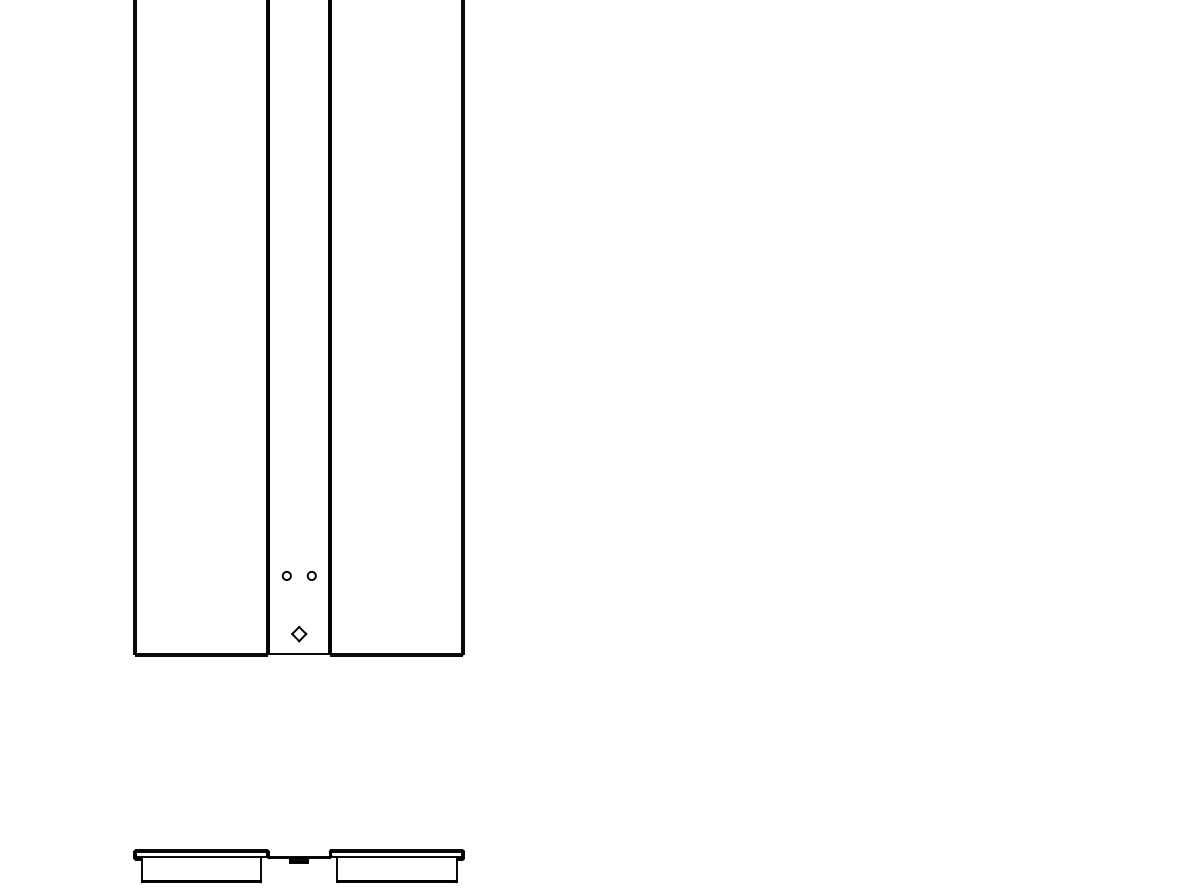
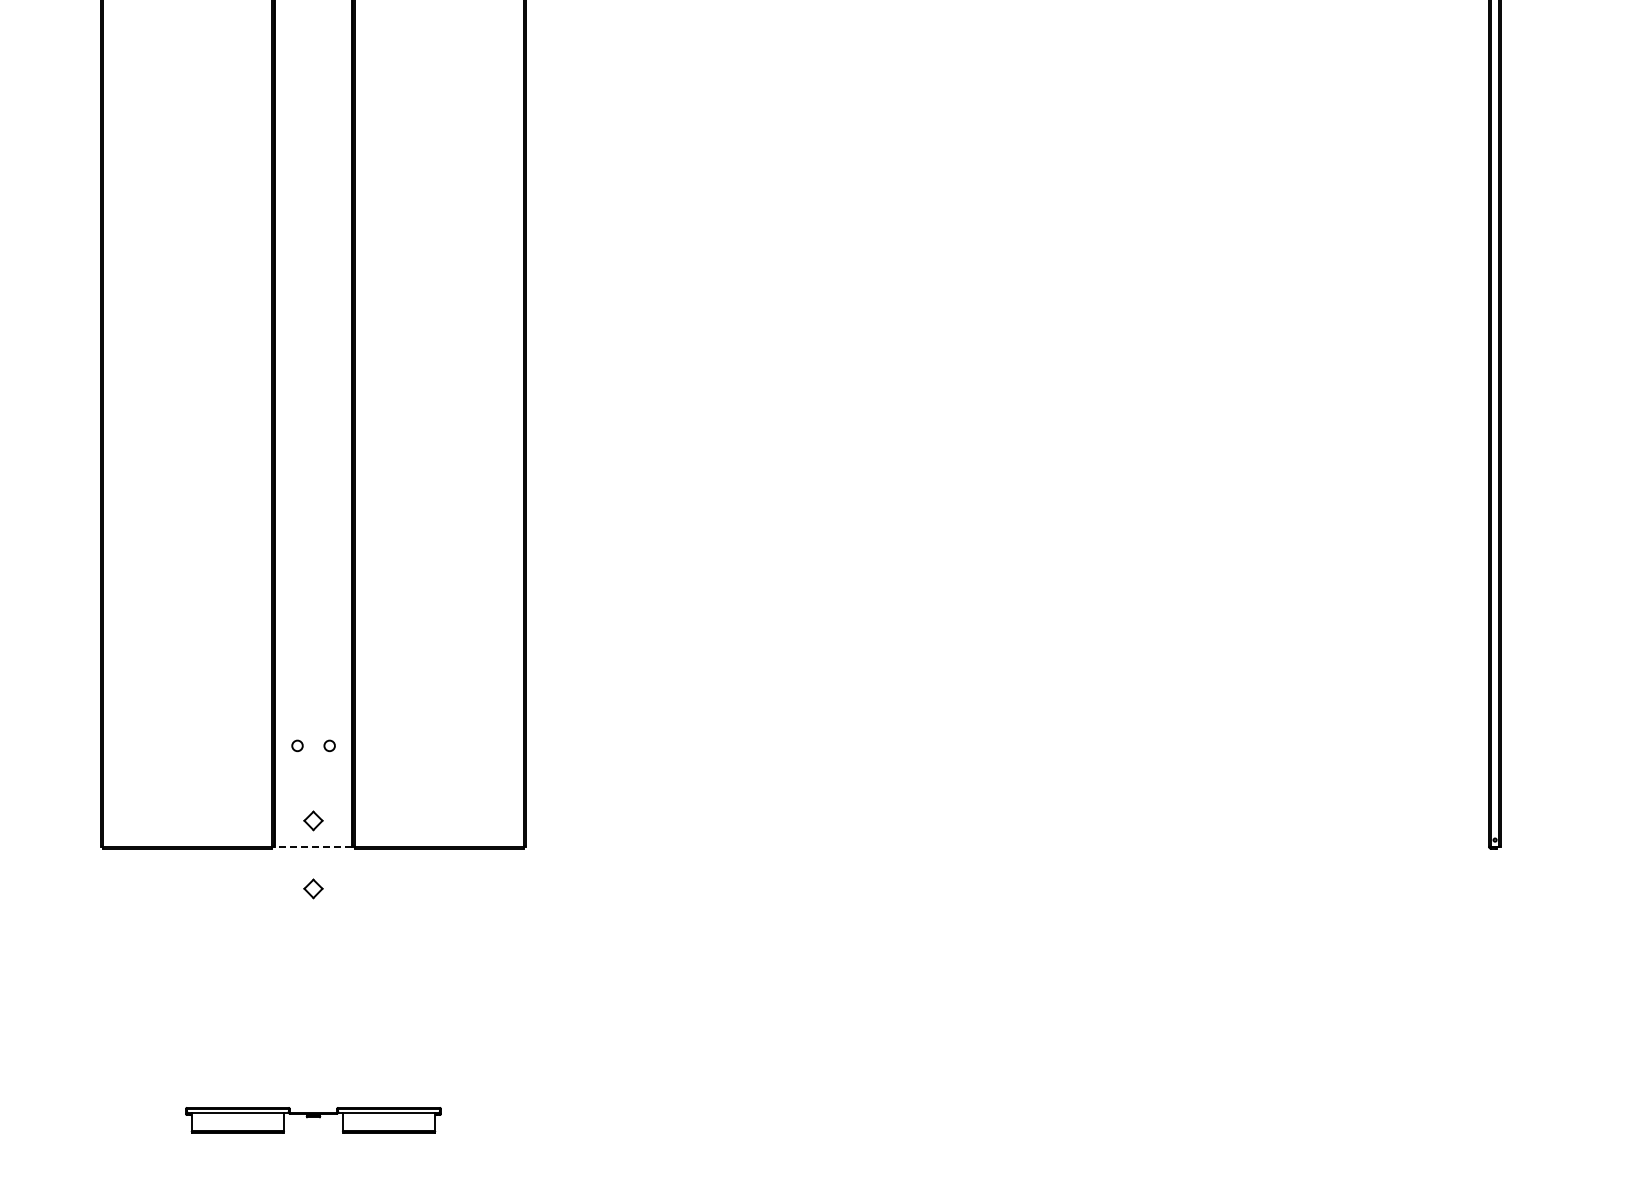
line: (299, 653) -> (313, 846), solid -> dashed
part: (299, 686) -> (313, 888), added
part: (299, 865) -> (313, 1119), size x0.6

